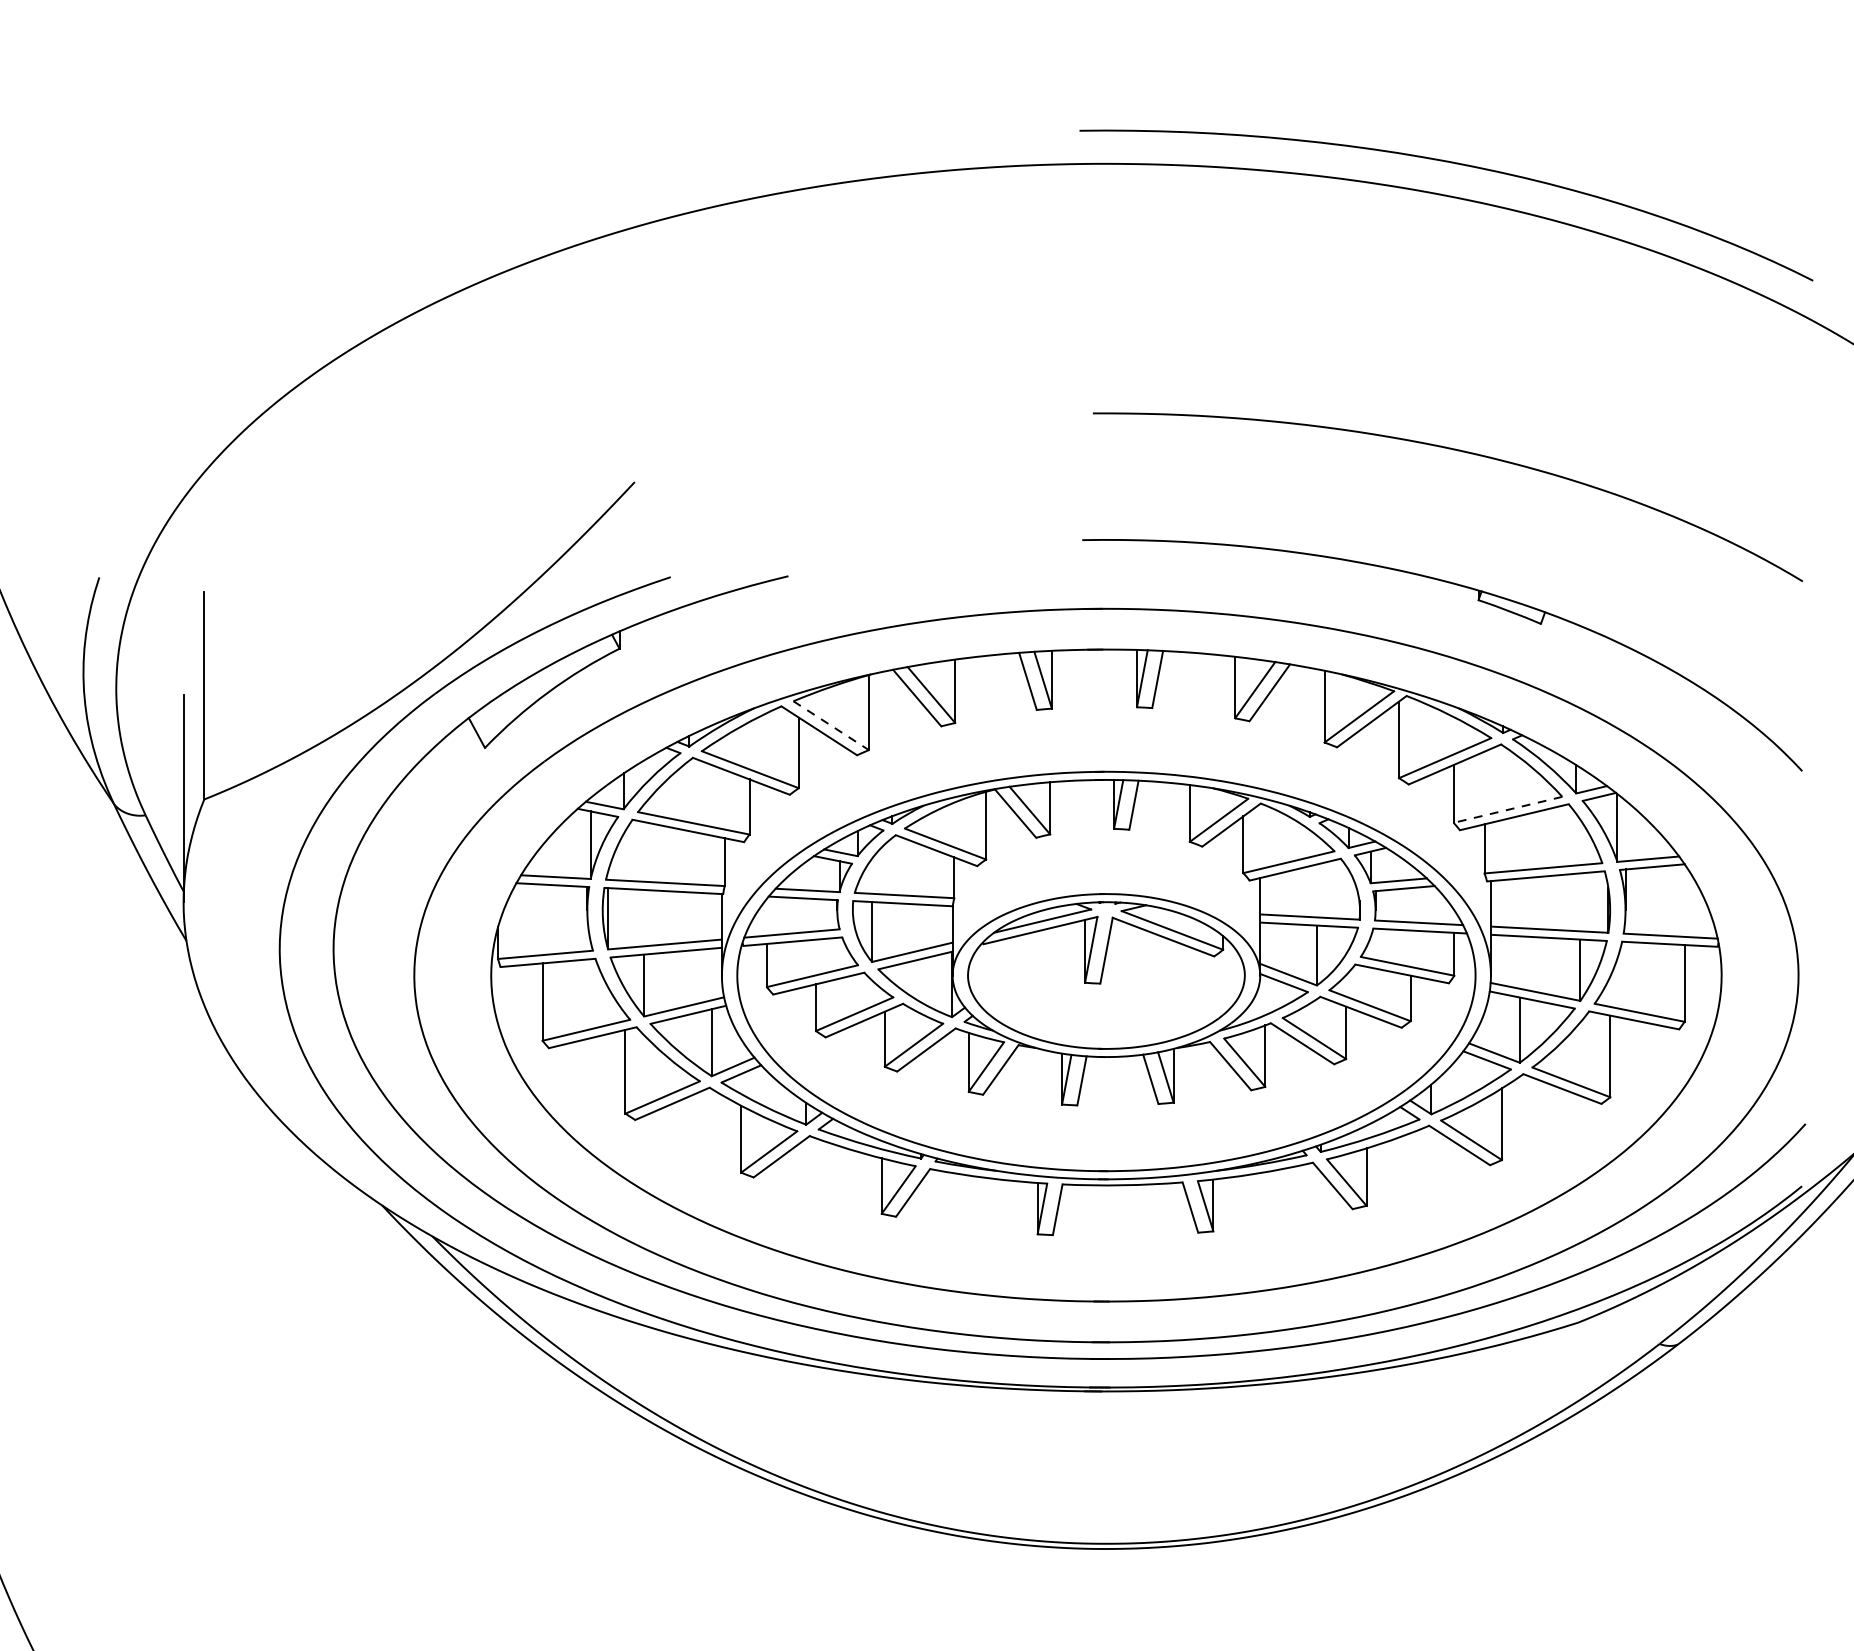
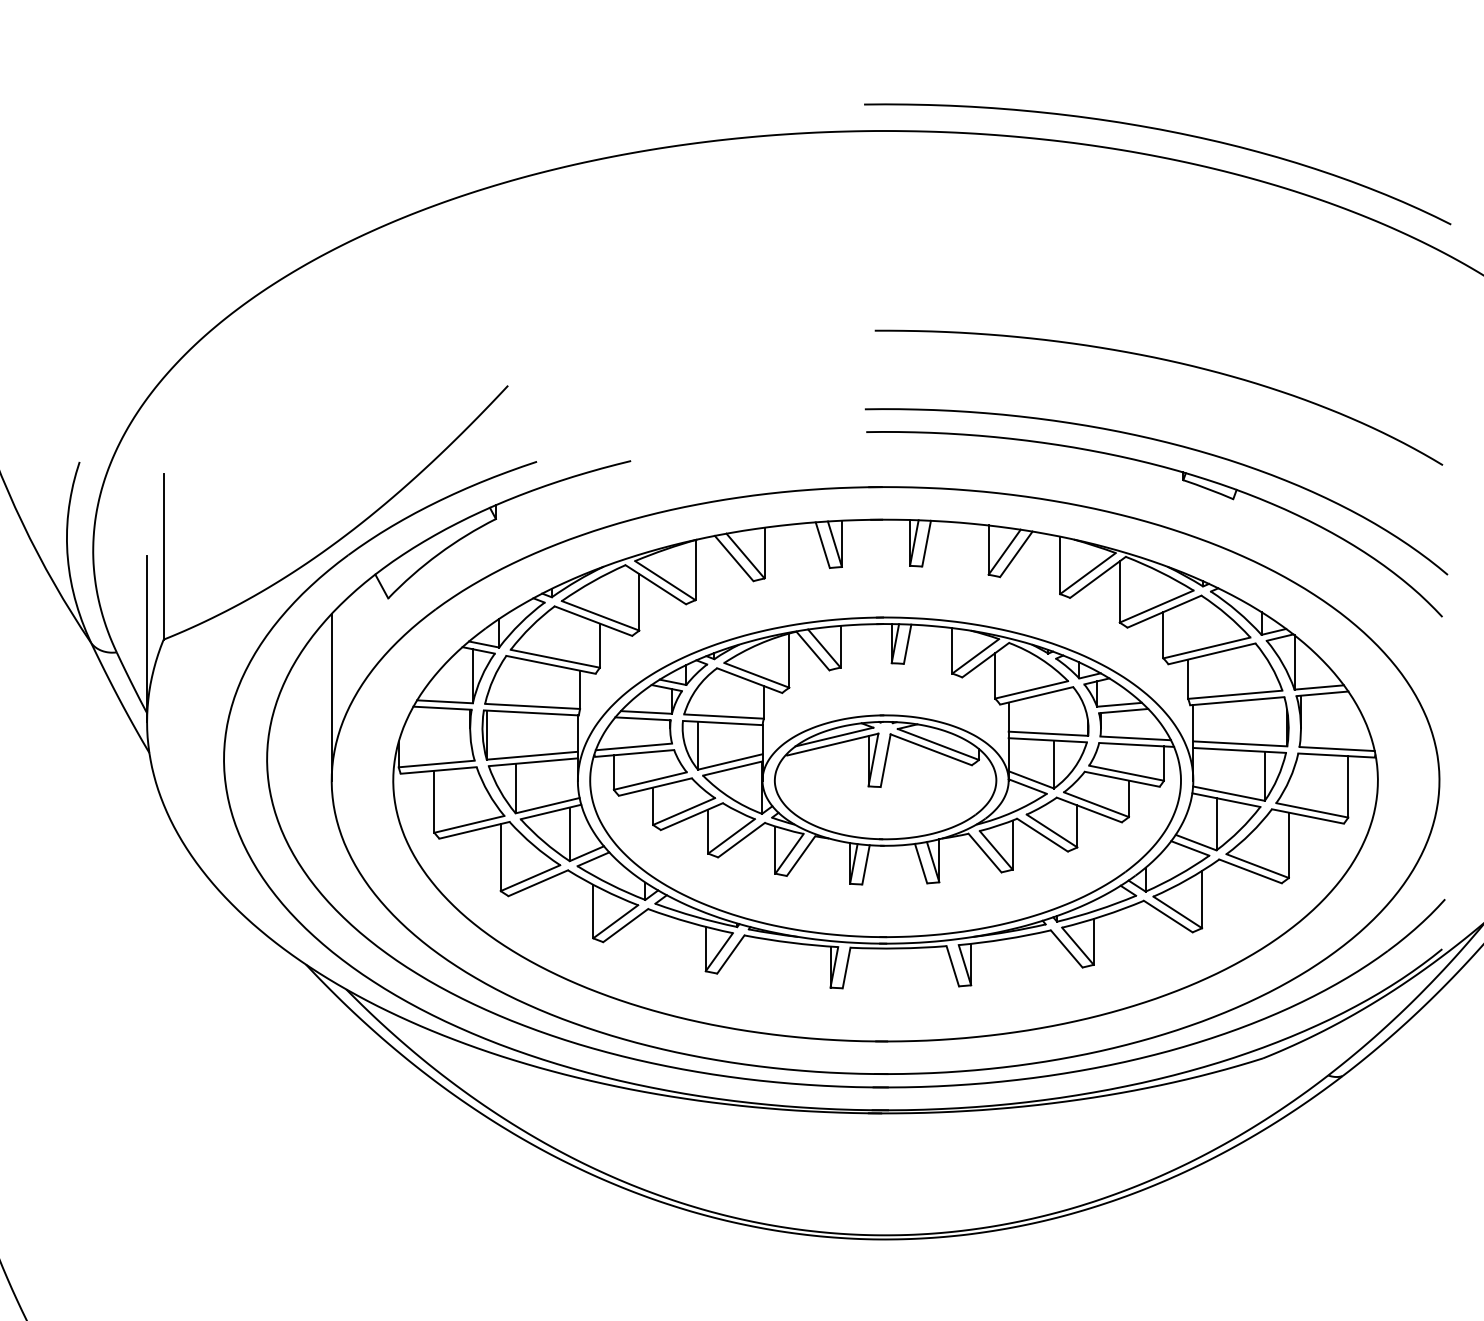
curve: (1457, 554) -> (1166, 443), added
line: (831, 725) -> (665, 580), dashed -> solid
line: (1507, 809) -> (1206, 647), dashed -> solid
line: (414, 870) -> (331, 696), added

